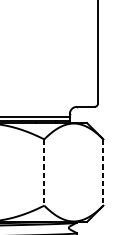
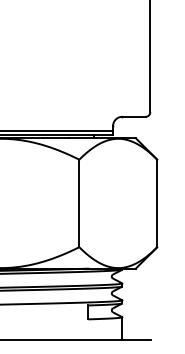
line: (44, 172) -> (79, 203), dashed -> solid
line: (103, 172) -> (157, 203), dashed -> solid

